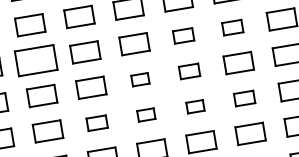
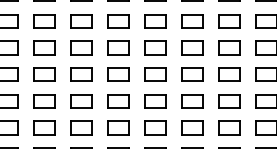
part: (232, 27) -> (192, 74), size x1.43
part: (183, 35) -> (155, 74), size x1.43
part: (36, 60) -> (44, 74), size x0.71
part: (189, 71) -> (155, 101), size x1.43
part: (140, 79) -> (118, 101), size x1.67
part: (244, 97) -> (192, 127), size x1.43
part: (195, 106) -> (155, 127), size x1.67
part: (146, 114) -> (118, 127), size x1.67
part: (97, 122) -> (81, 127), size x1.43

